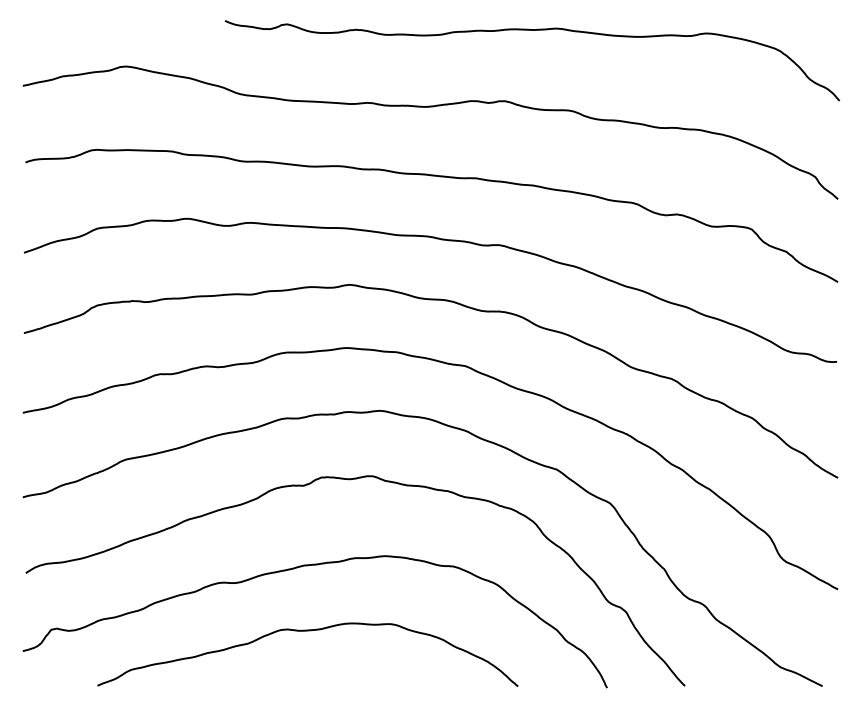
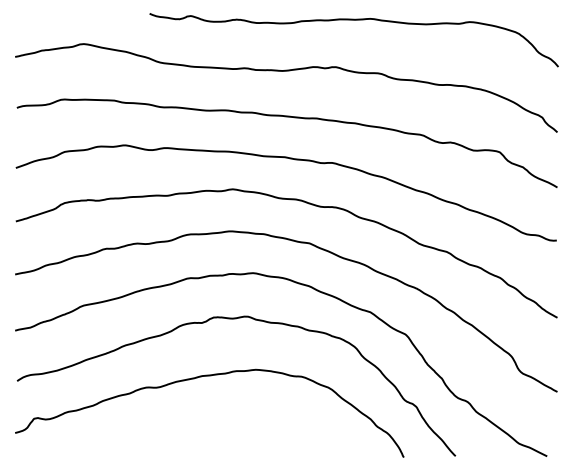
curve: (307, 632) -> (204, 420), removed

